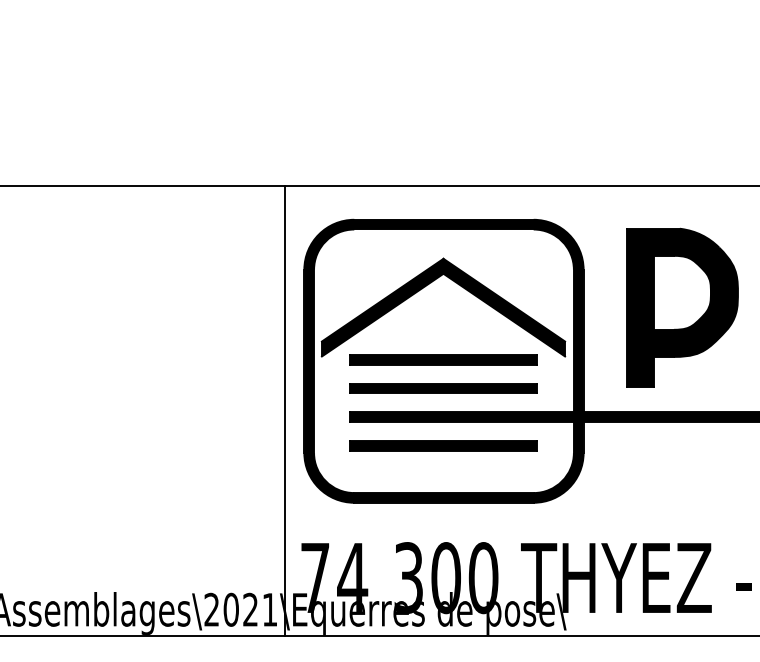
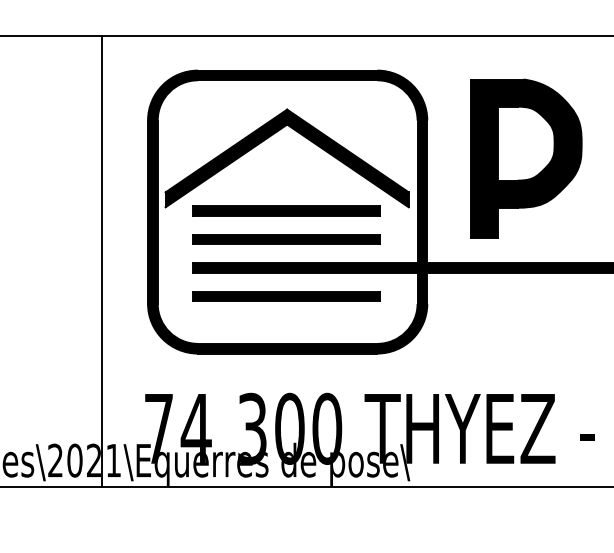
line: (285, 410) -> (102, 261), moved

